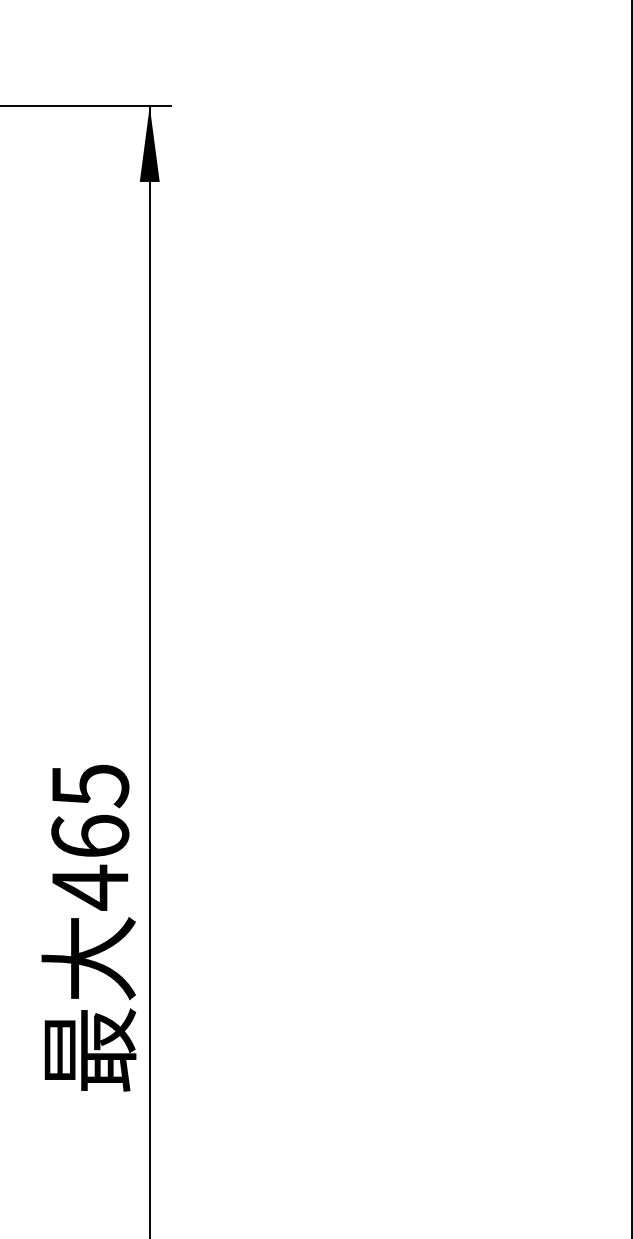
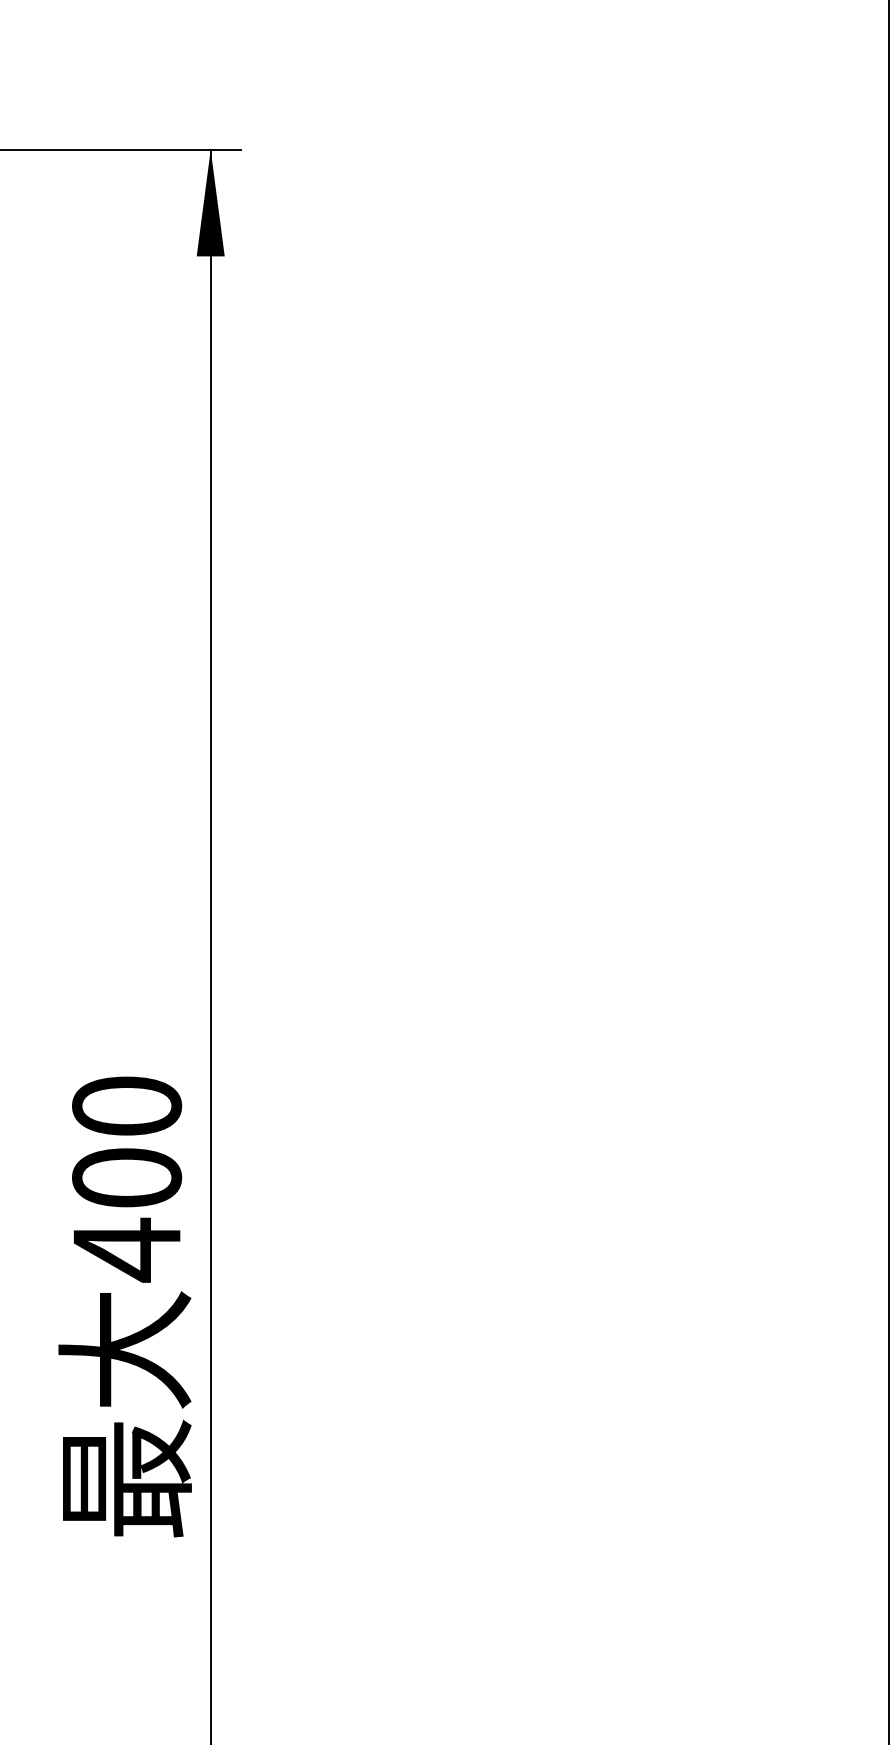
text: (90, 810) -> (127, 1141), 465 -> 400

